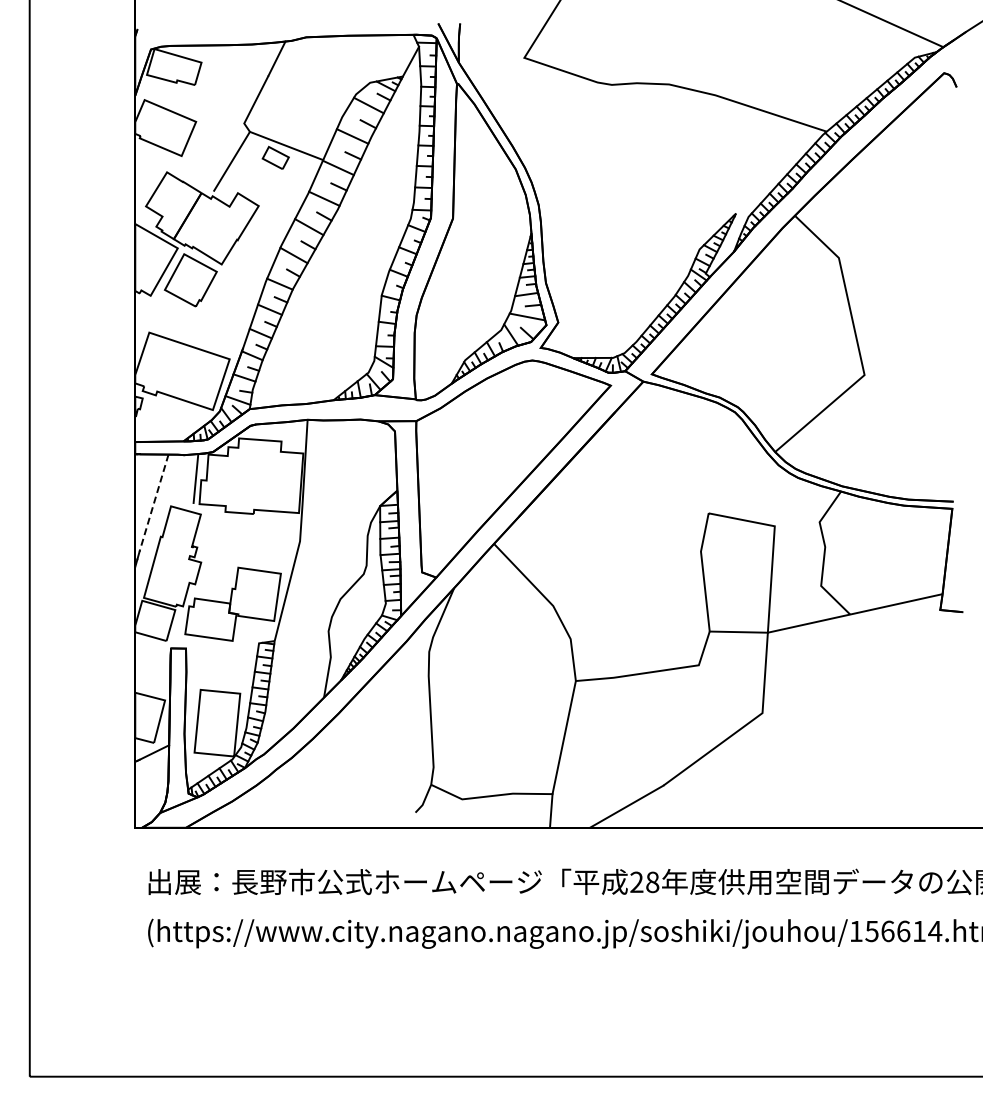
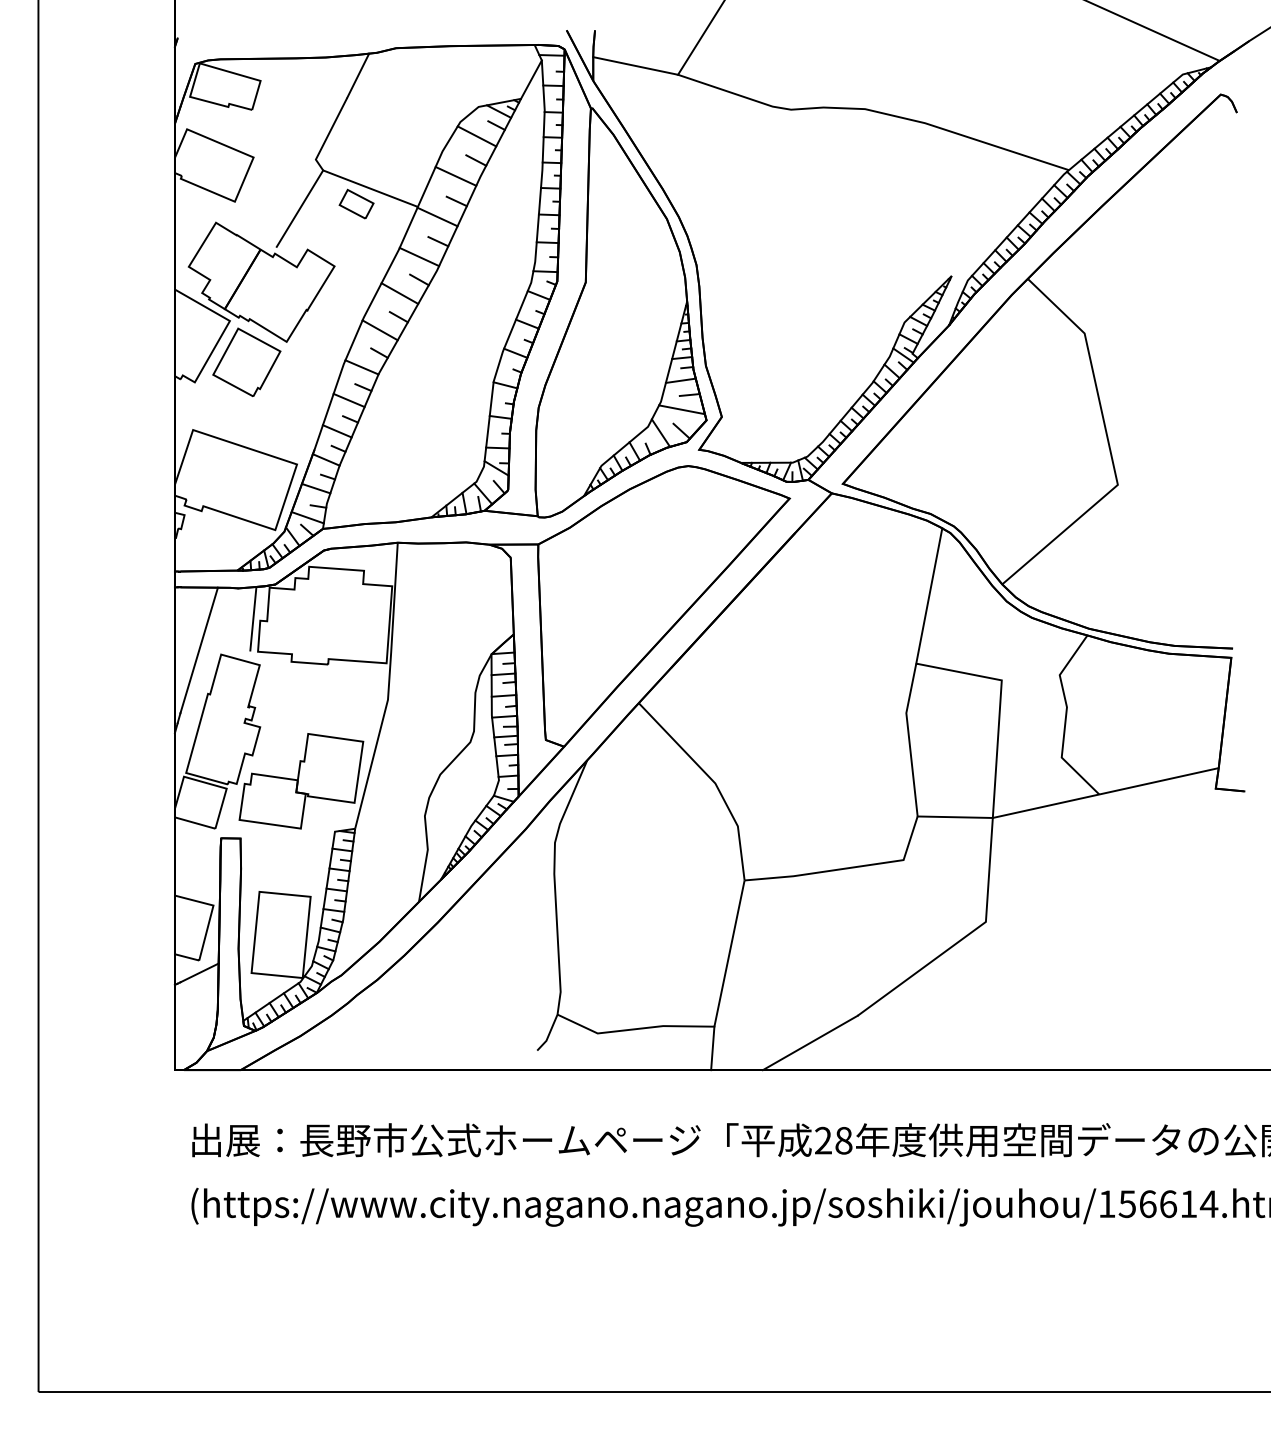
line: (491, 50) -> (635, 65), added
line: (718, 460) -> (928, 595), added
line: (154, 503) -> (199, 650), dashed -> solid

